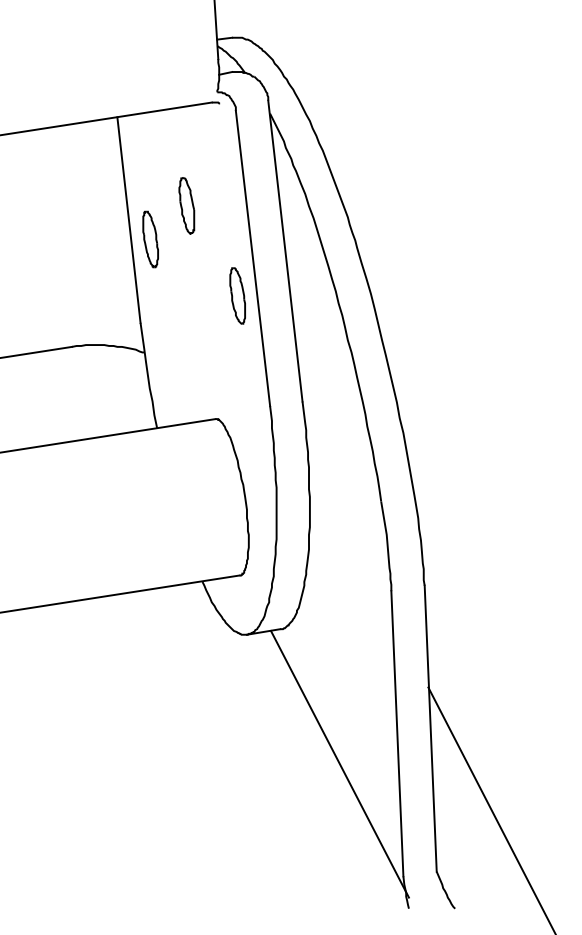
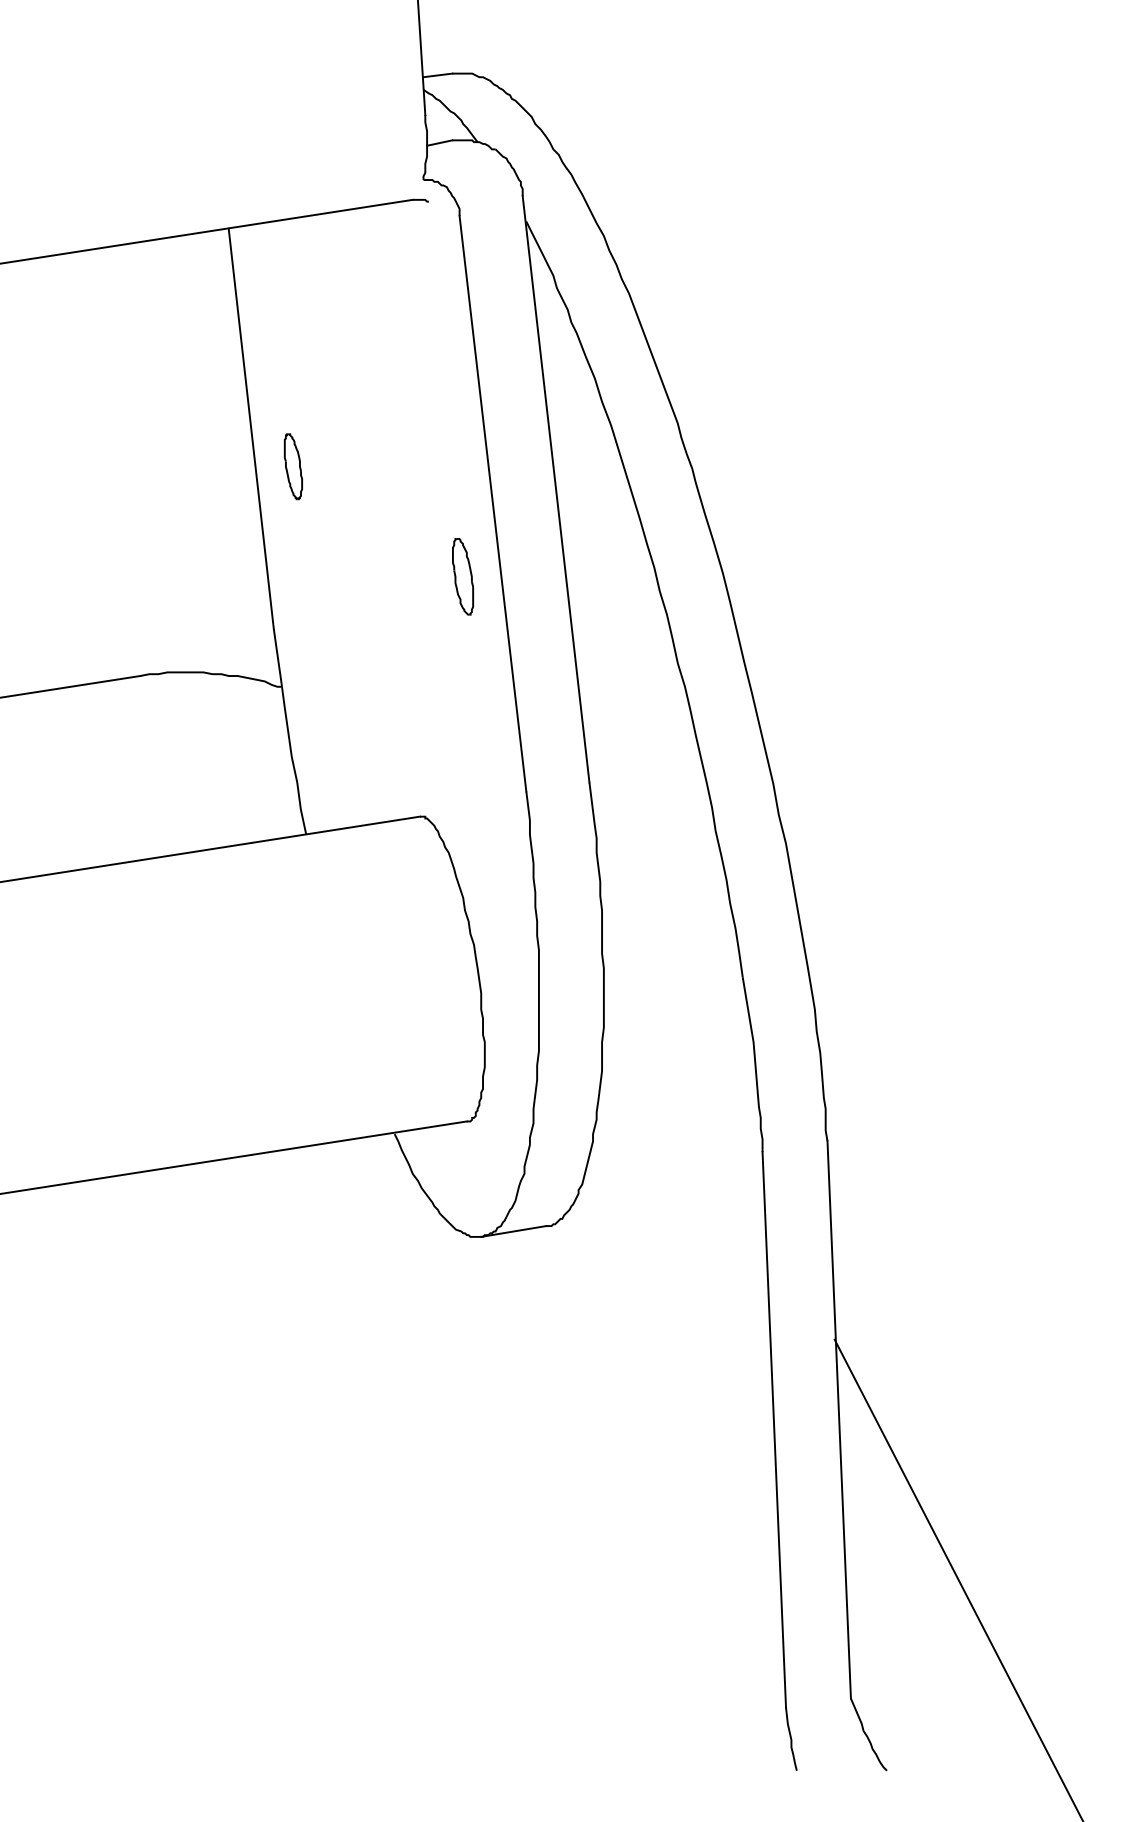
part: (186, 205) -> (363, 400), removed
part: (150, 239) -> (293, 466), size x0.6
part: (237, 295) -> (462, 575), size x0.7
line: (339, 764) -> (661, 1489), removed

